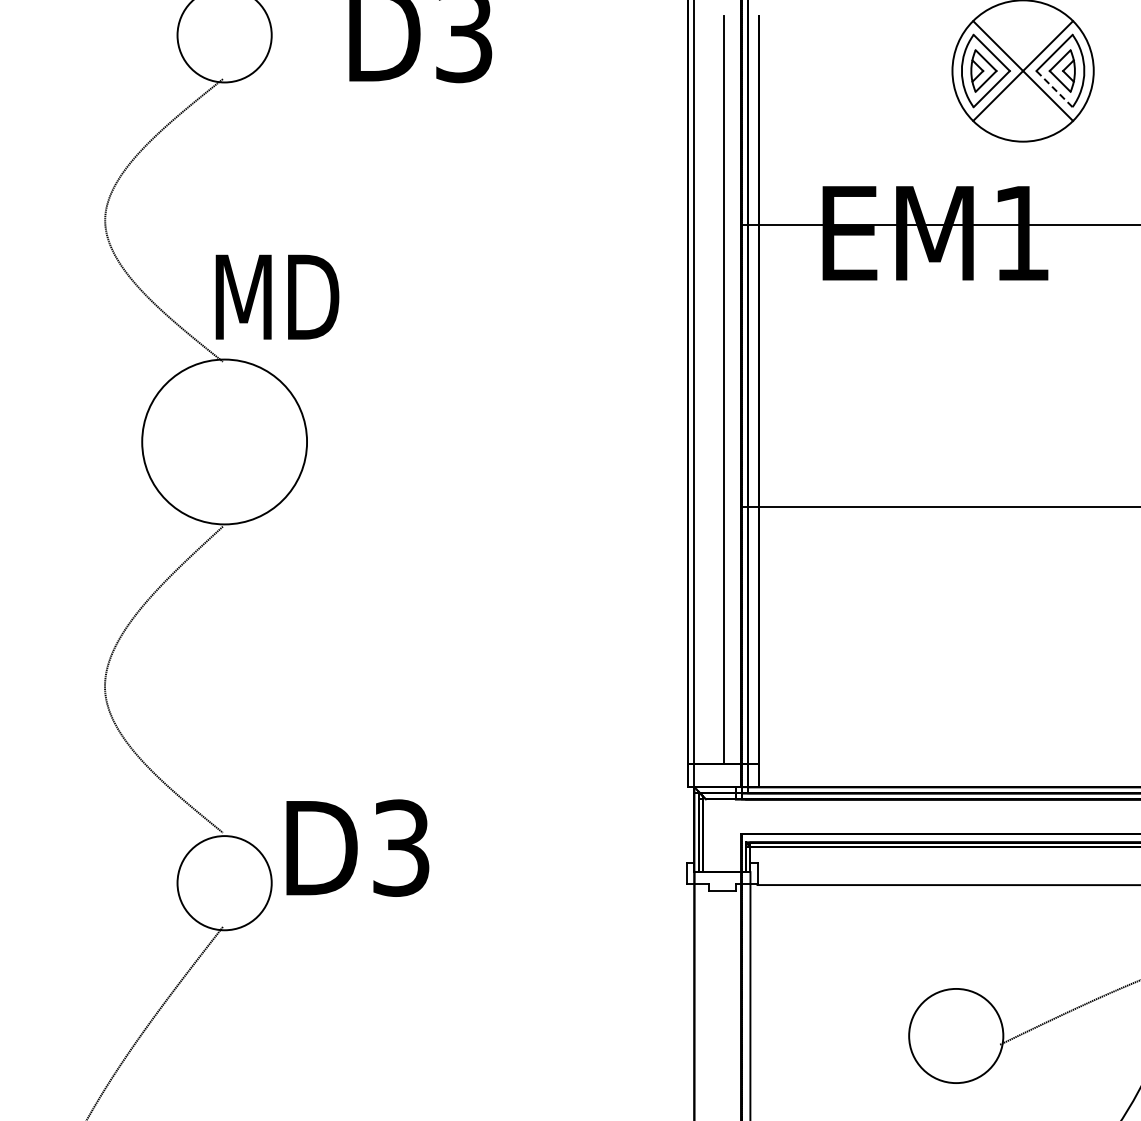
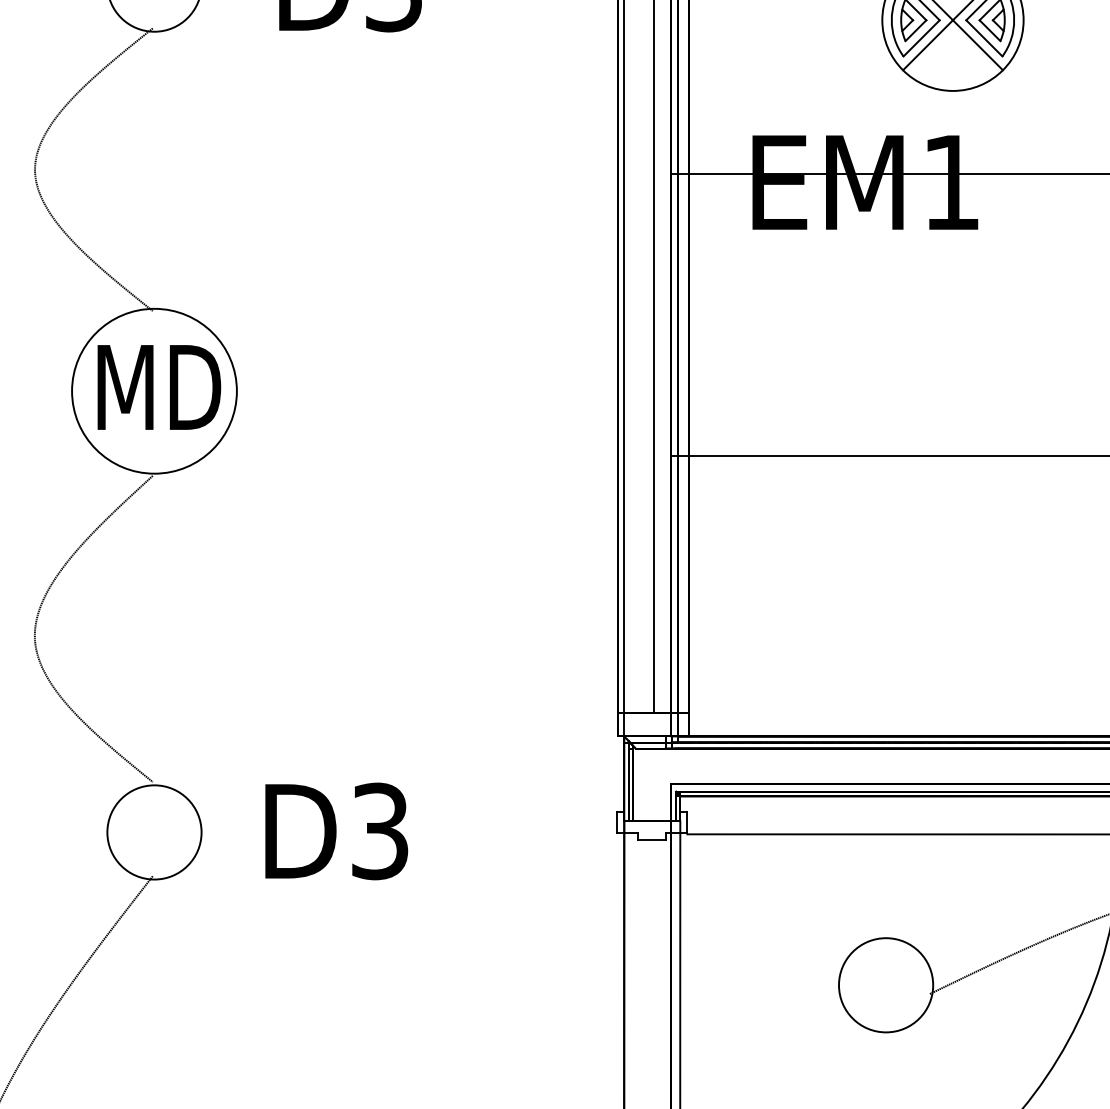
line: (1054, 89) -> (984, 38), dashed -> solid
text: (277, 296) -> (159, 386), moved
text: (357, 847) -> (336, 830), moved

